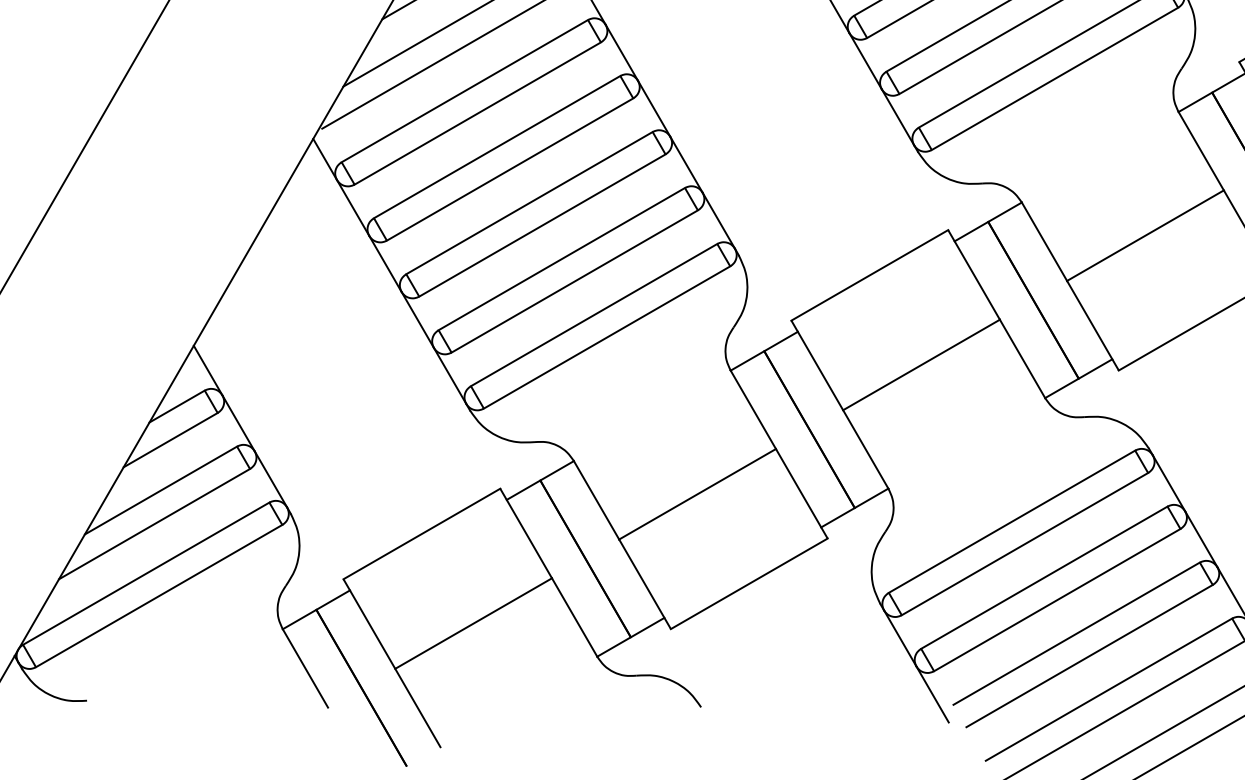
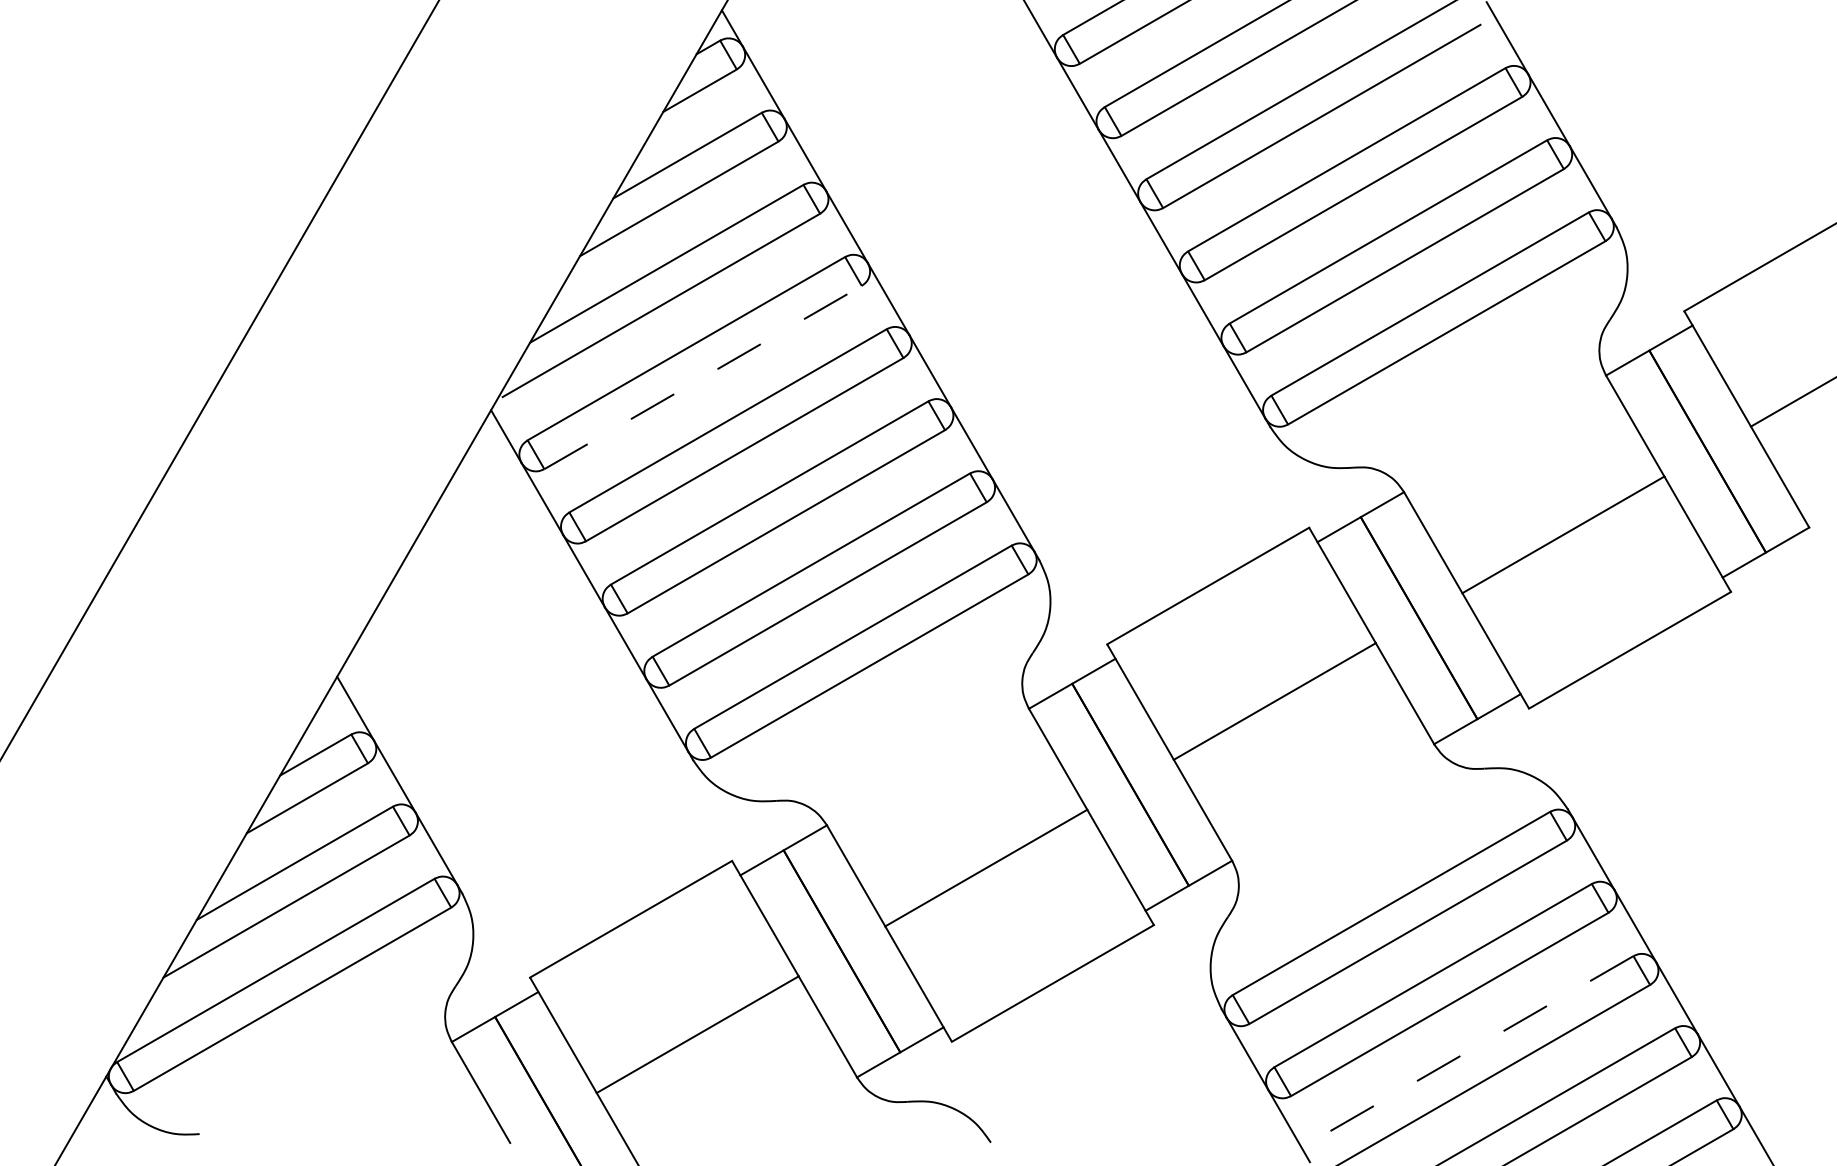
line: (478, 113) -> (703, 377), solid -> dashed
line: (1076, 634) -> (1474, 1048), solid -> dashed

